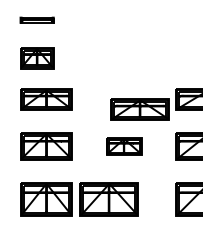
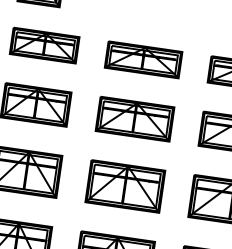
part: (139, 109) -> (142, 59), moved
part: (123, 146) -> (133, 119), size x1.67
part: (108, 199) -> (124, 186), moved

